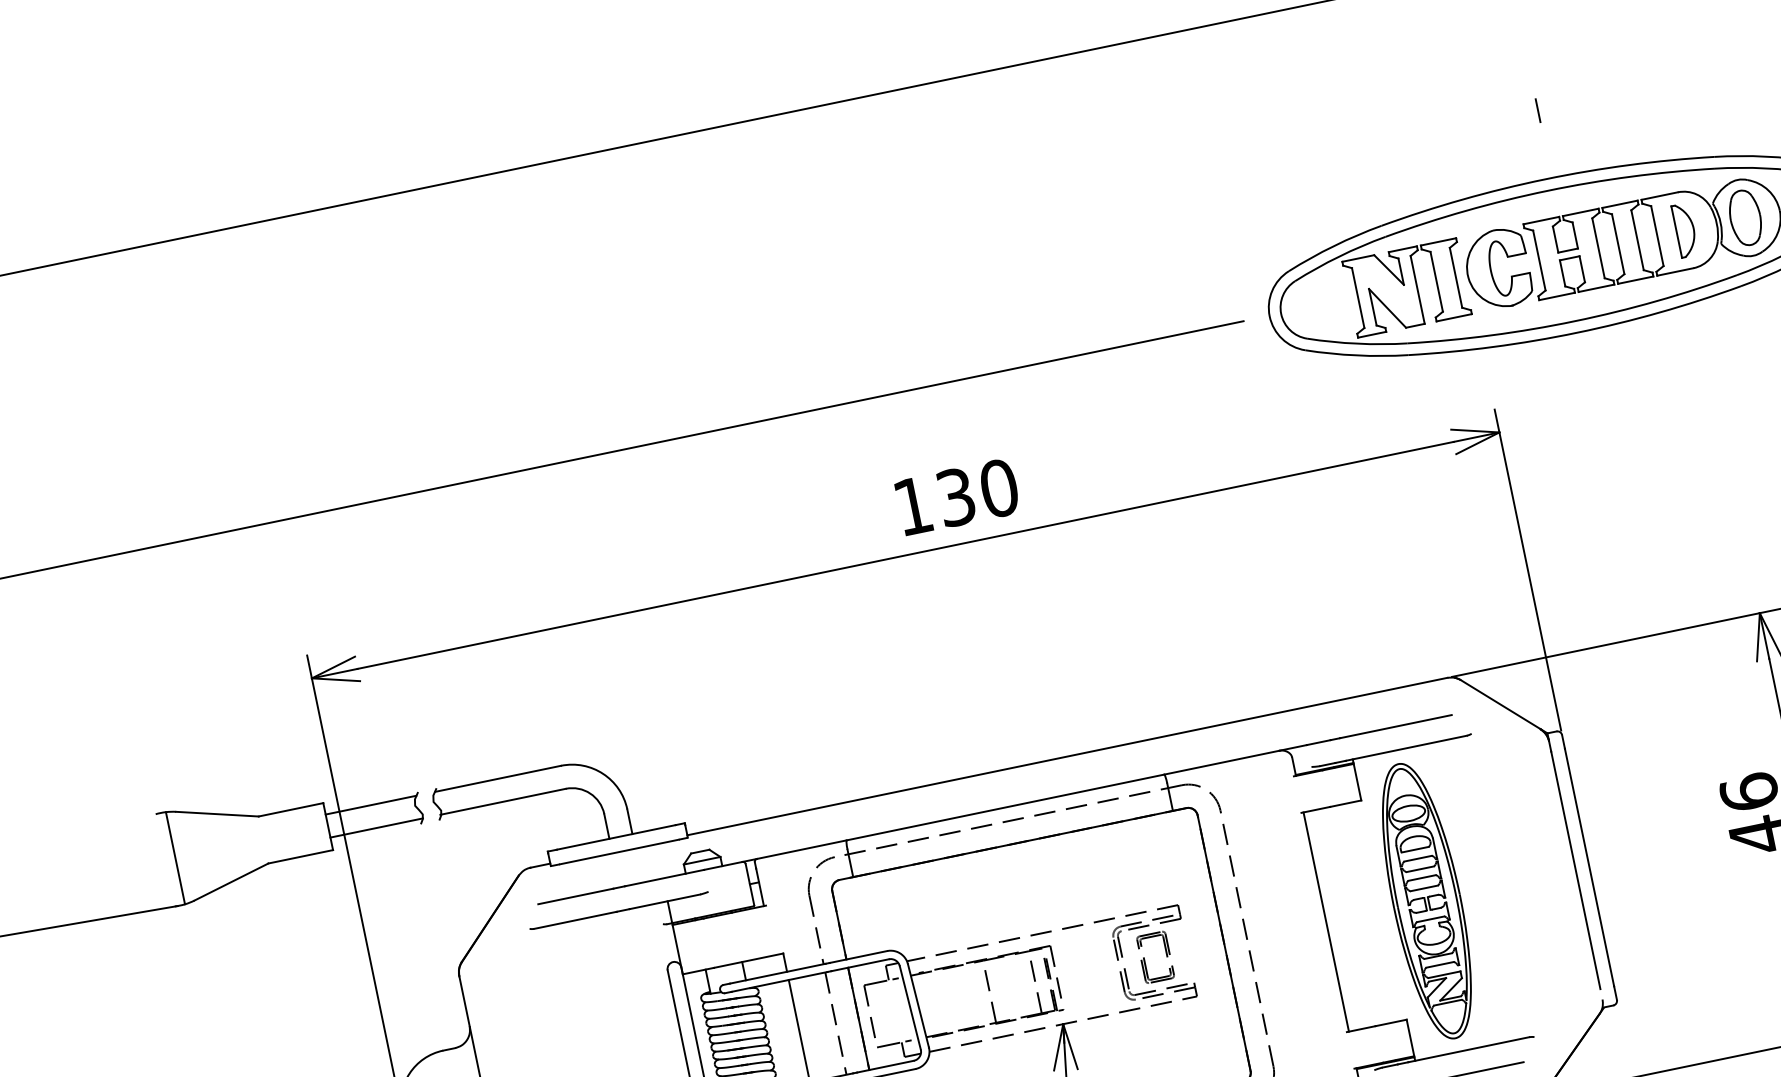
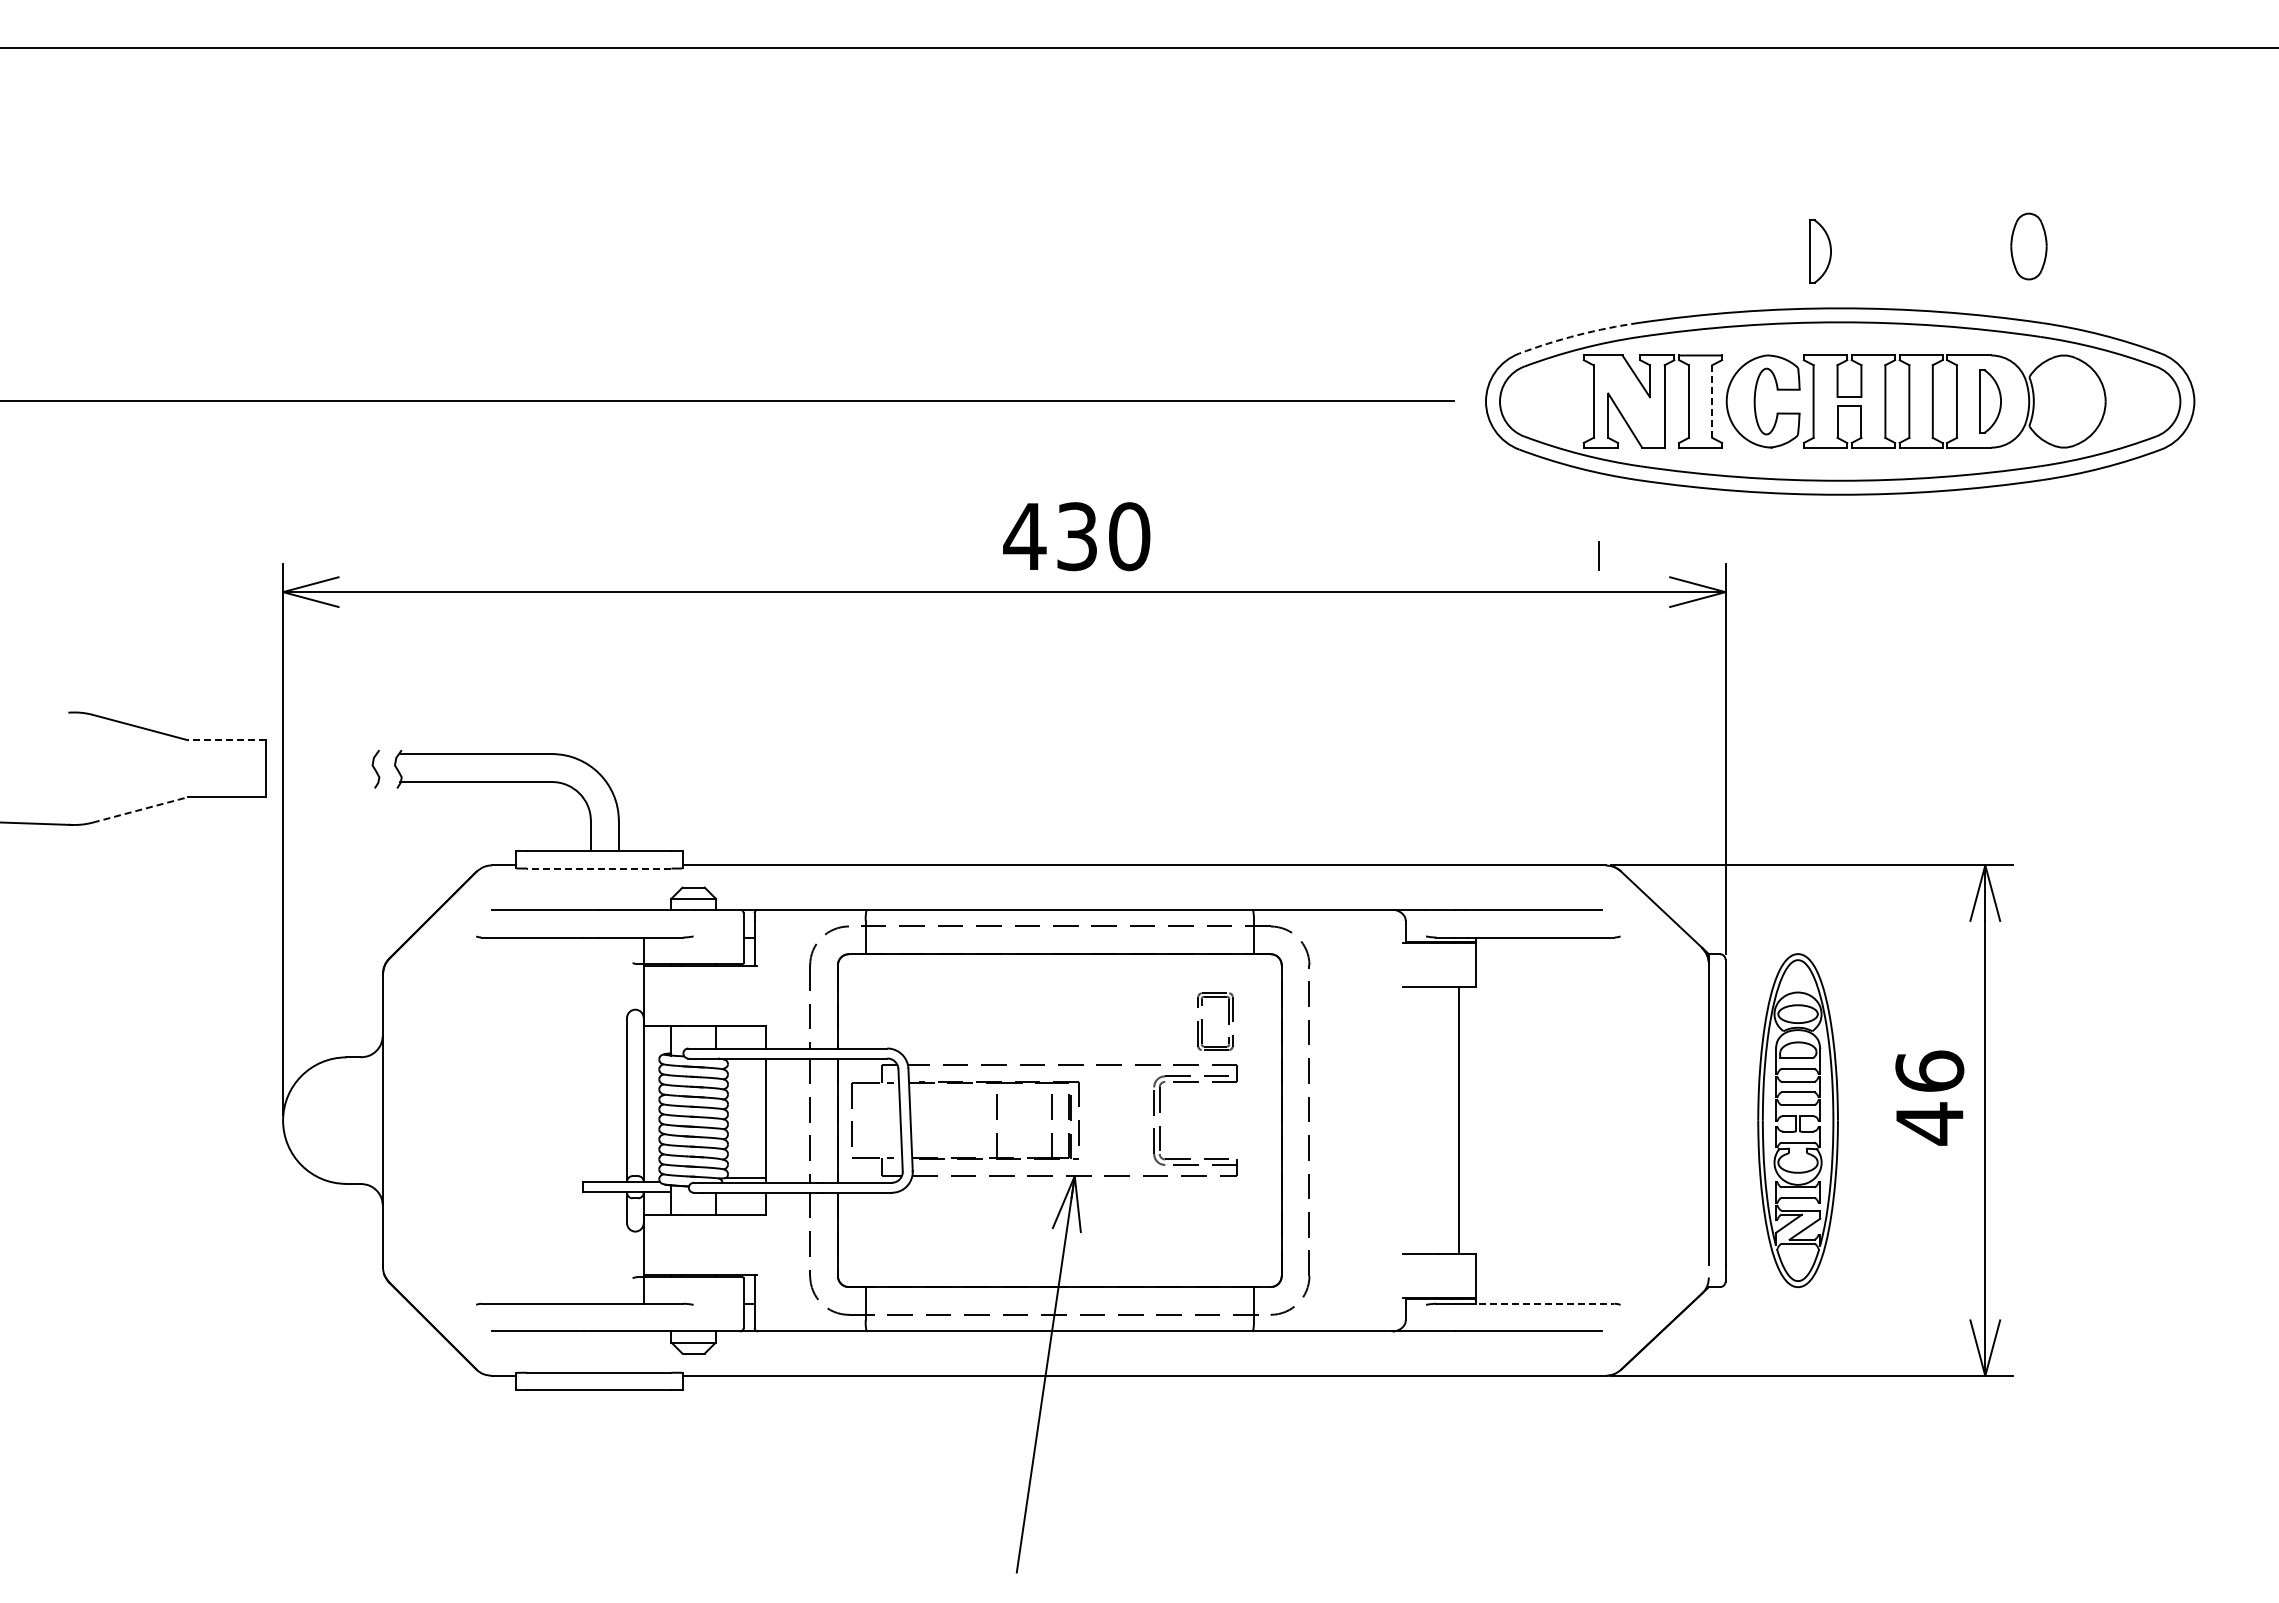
line: (1537, 110) -> (1598, 555), moved
part: (1519, 135) -> (1820, 251), added
part: (1745, 217) -> (2028, 246), moved
arc: (1333, 246) -> (1577, 335), solid -> dashed
line: (1456, 278) -> (1712, 402), solid -> dashed
text: (912, 506) -> (1024, 536), 130 -> 430
line: (371, 805) -> (321, 754), removed
line: (290, 810) -> (226, 740), solid -> dashed
line: (376, 828) -> (322, 782), removed
line: (618, 852) -> (598, 868), solid -> dashed
line: (175, 858) -> (80, 768), removed
line: (231, 881) -> (140, 809), solid -> dashed
part: (1426, 901) -> (1797, 1120), moved
line: (1325, 921) -> (1458, 1120), moved
part: (1144, 959) -> (1202, 1021), moved
line: (1469, 1049) -> (1541, 1303), solid -> dashed

